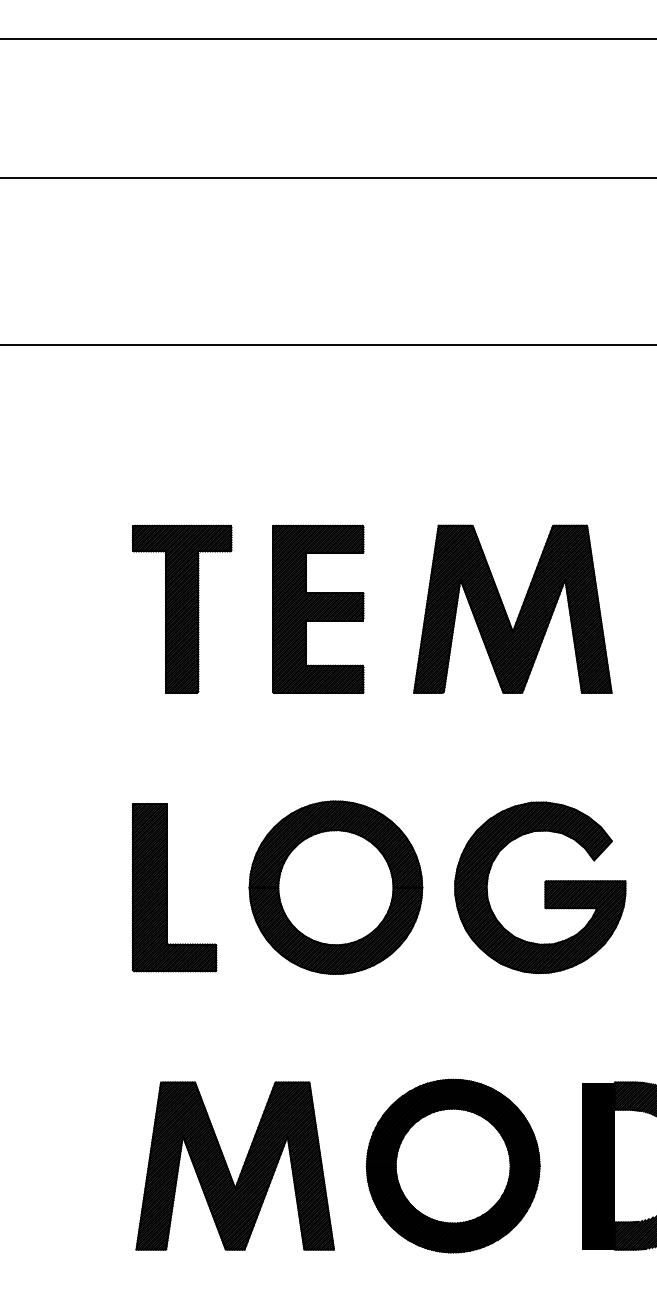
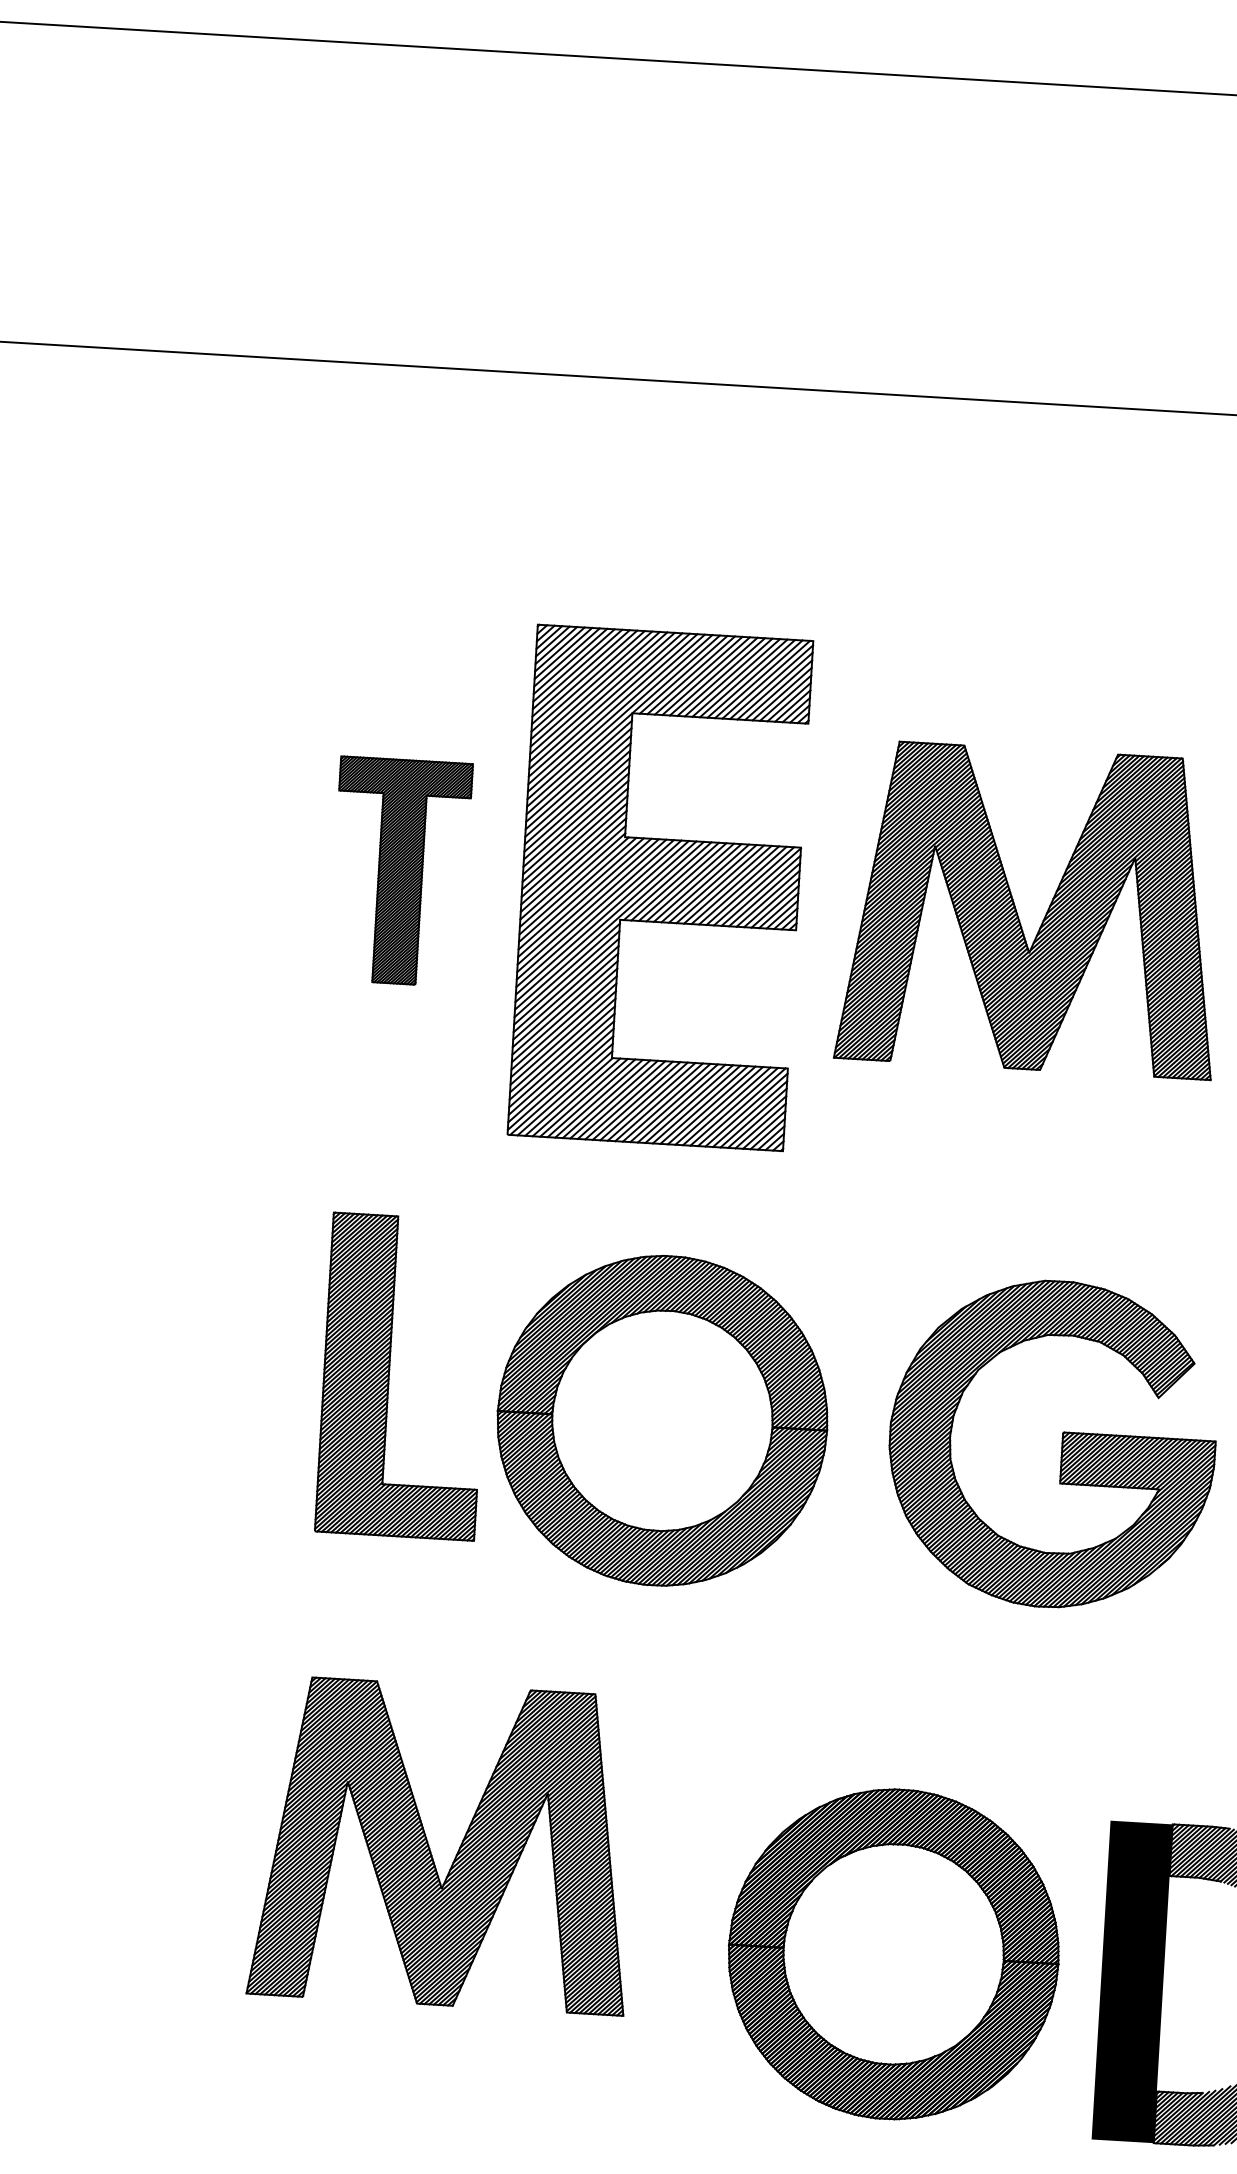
part: (181, 608) -> (399, 870), size x0.7
part: (318, 608) -> (660, 885), size x1.6
part: (167, 887) -> (390, 1375), moved
part: (452, 1165) -> (892, 1953), moved
part: (228, 1167) -> (431, 1847), moved

